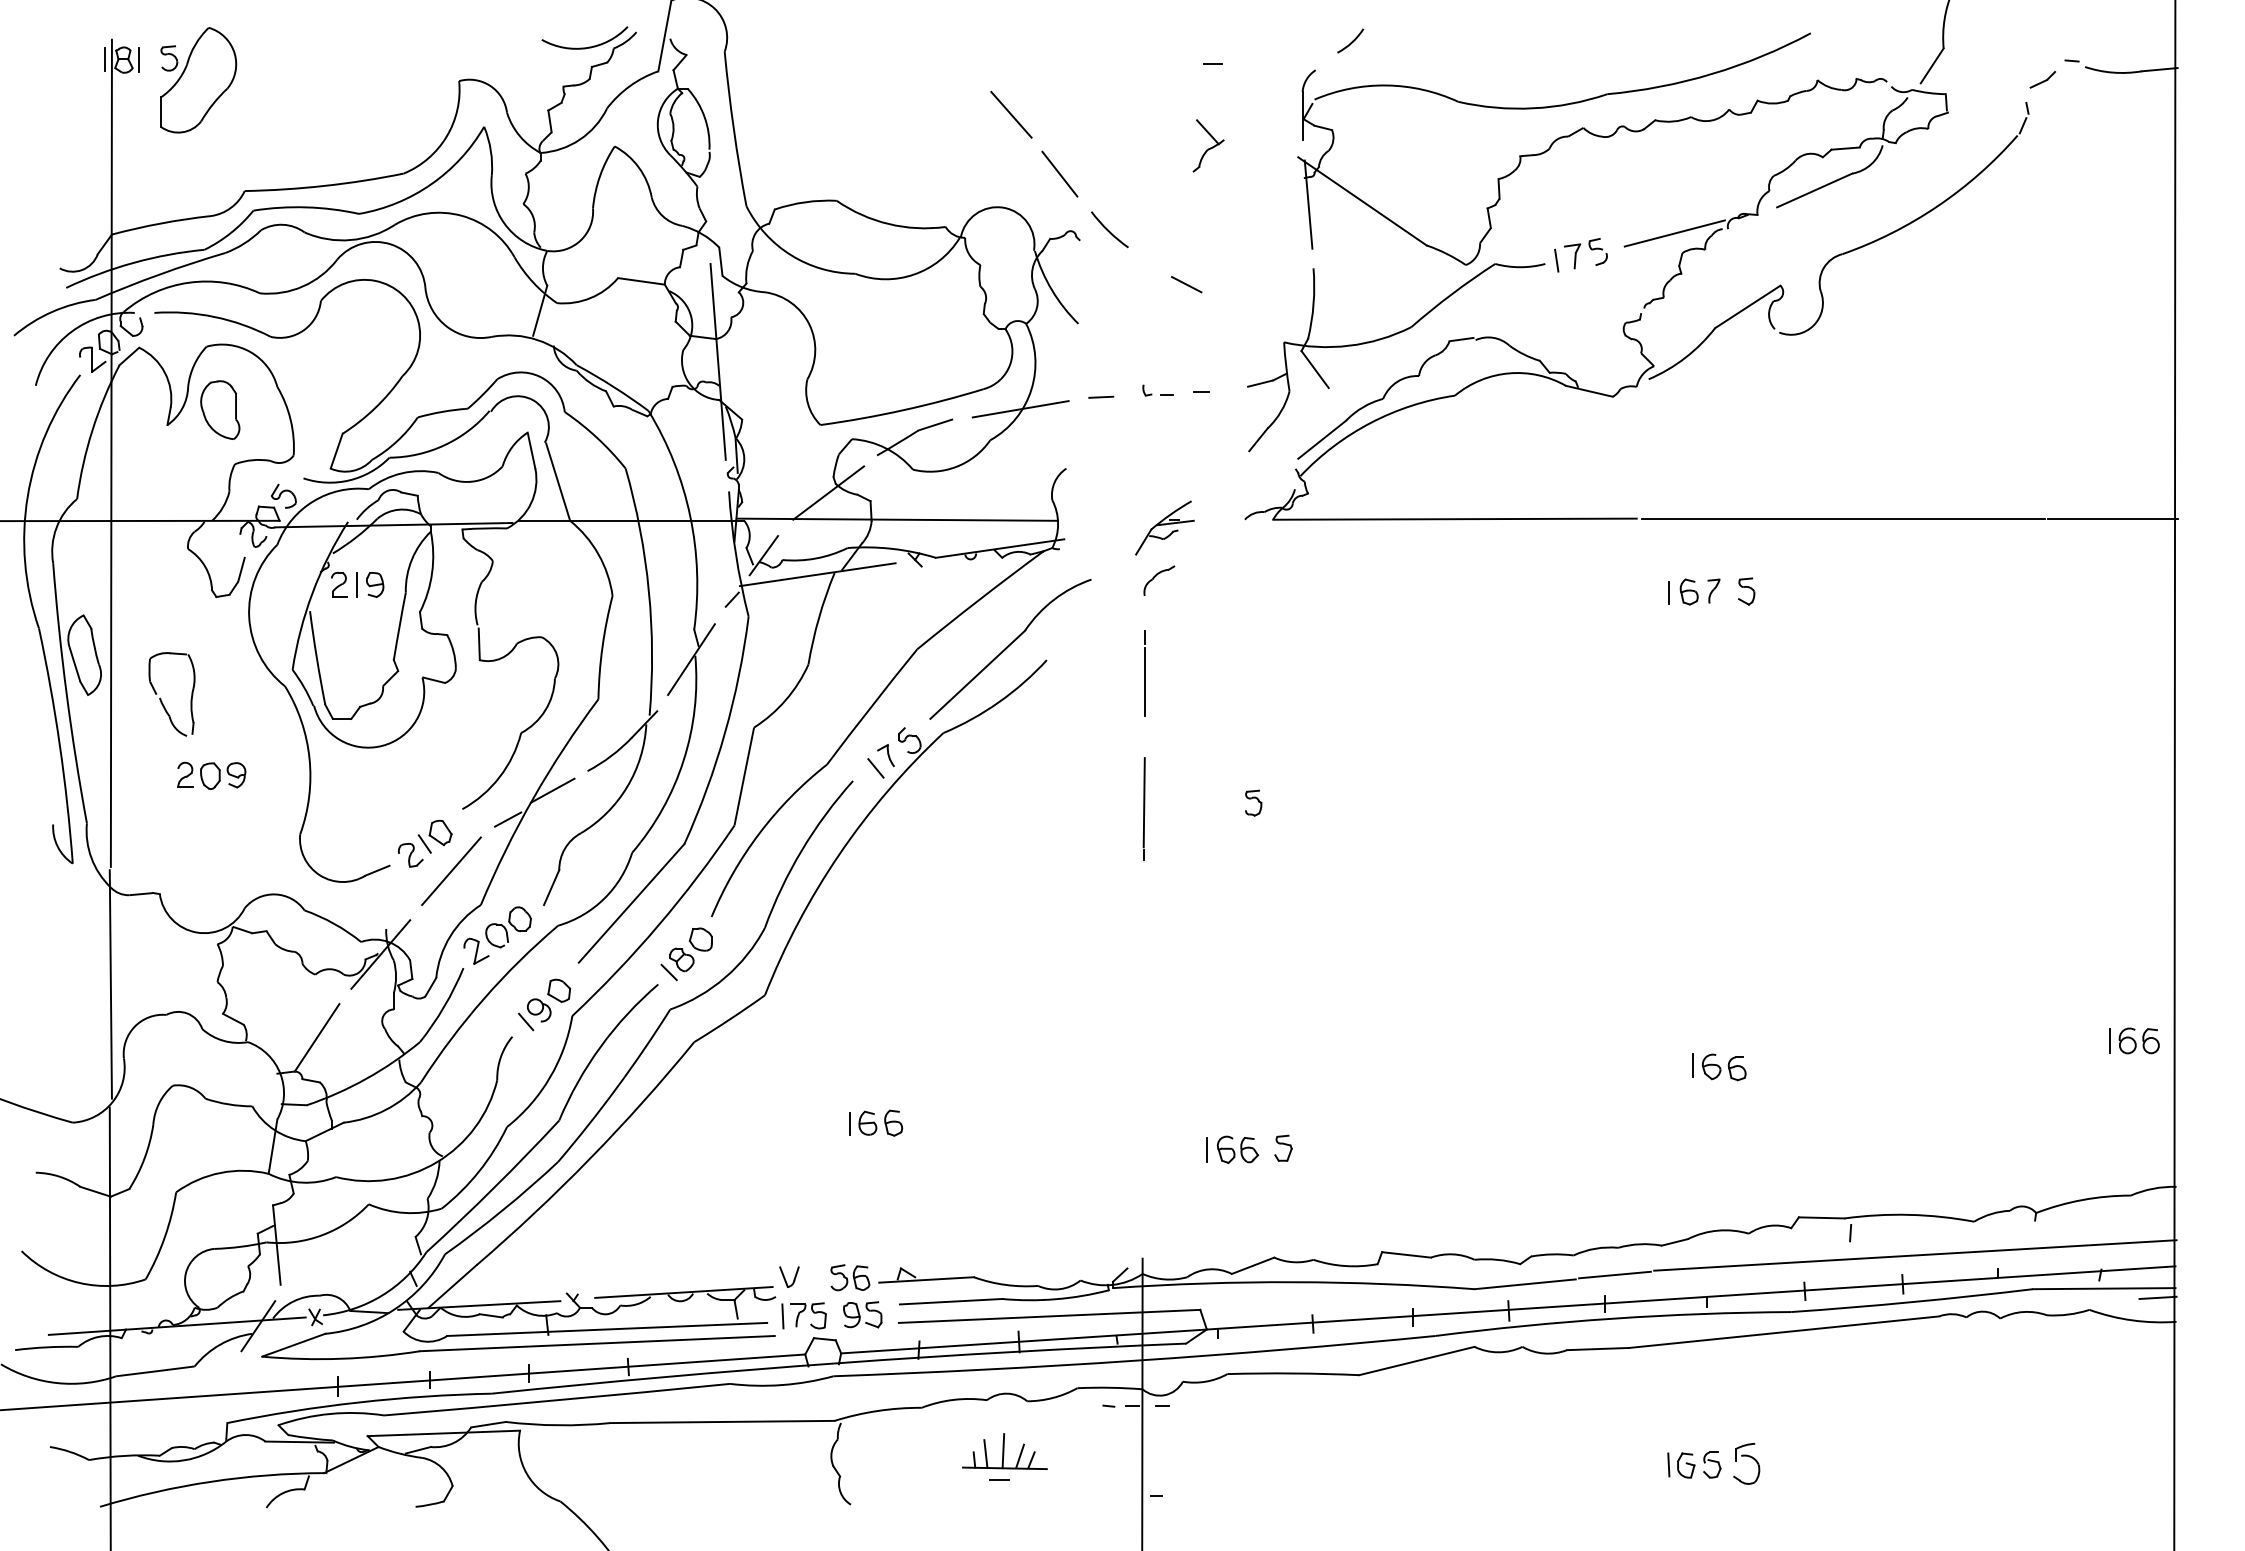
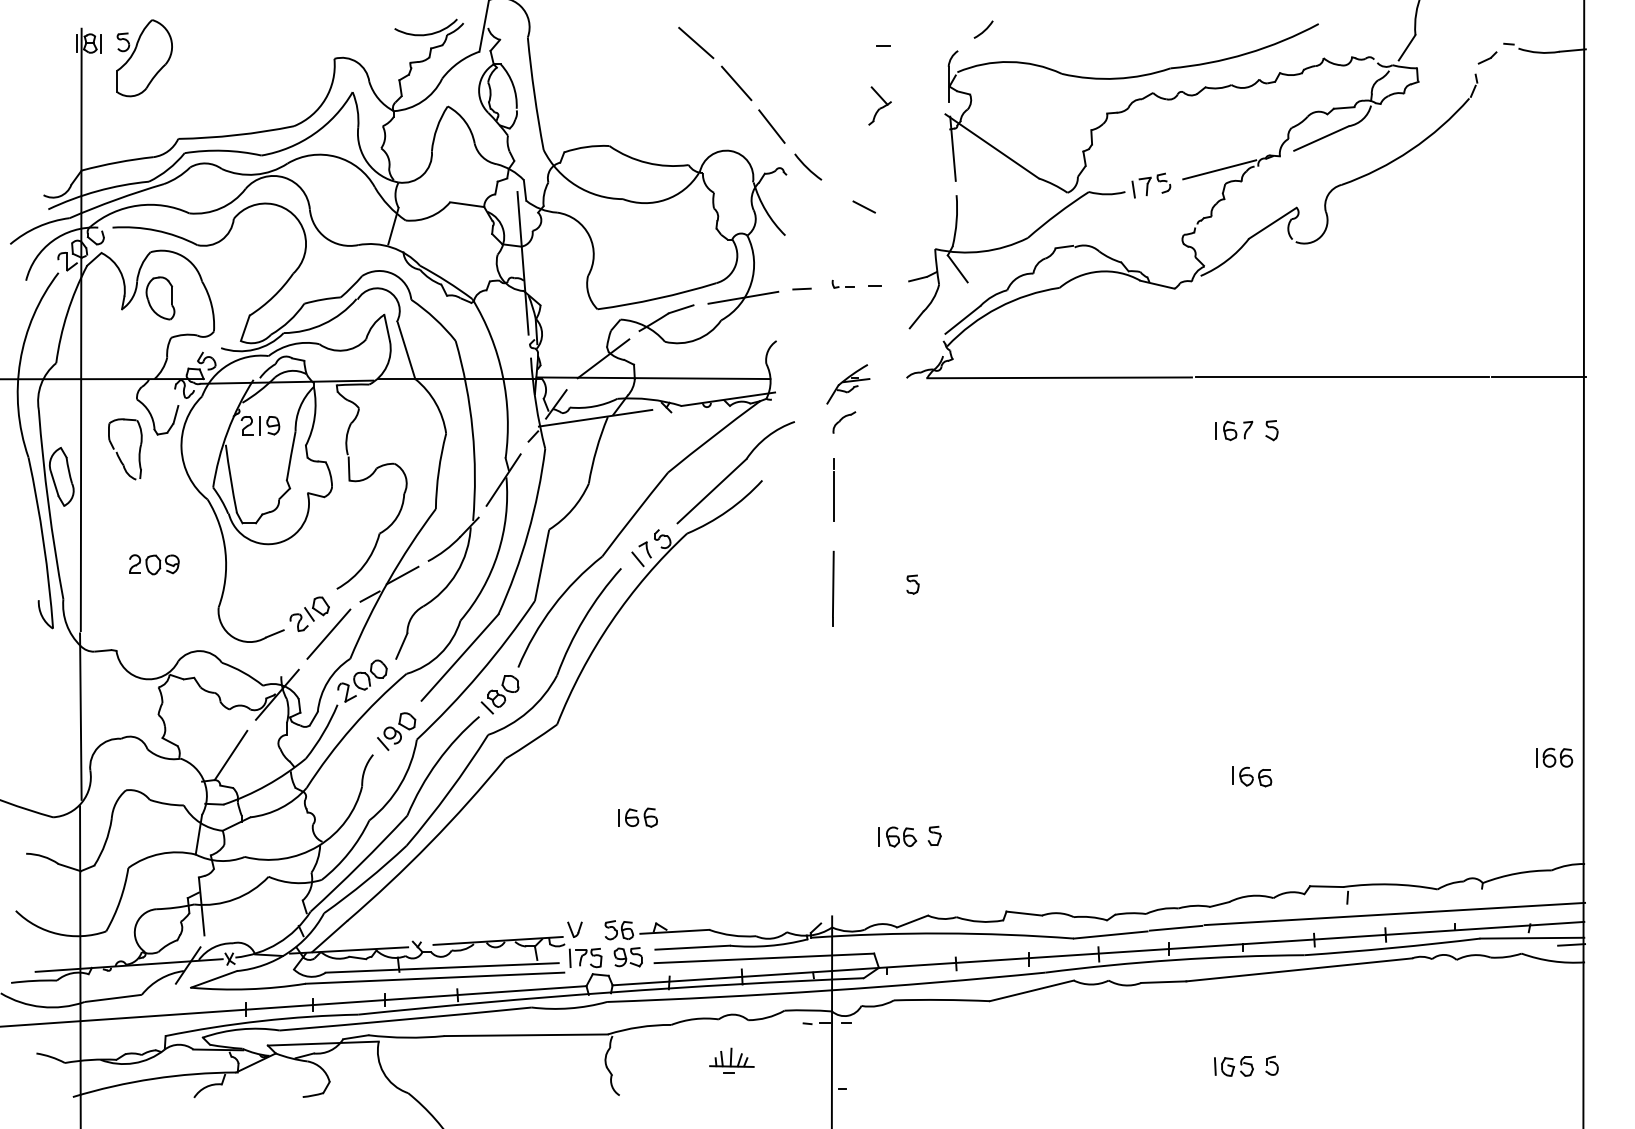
line: (955, 59) -> (695, 43), added
part: (161, 699) -> (117, 453), moved
part: (1004, 1456) -> (731, 1060), size x0.71
part: (1746, 1463) -> (1271, 1065), size x0.62

